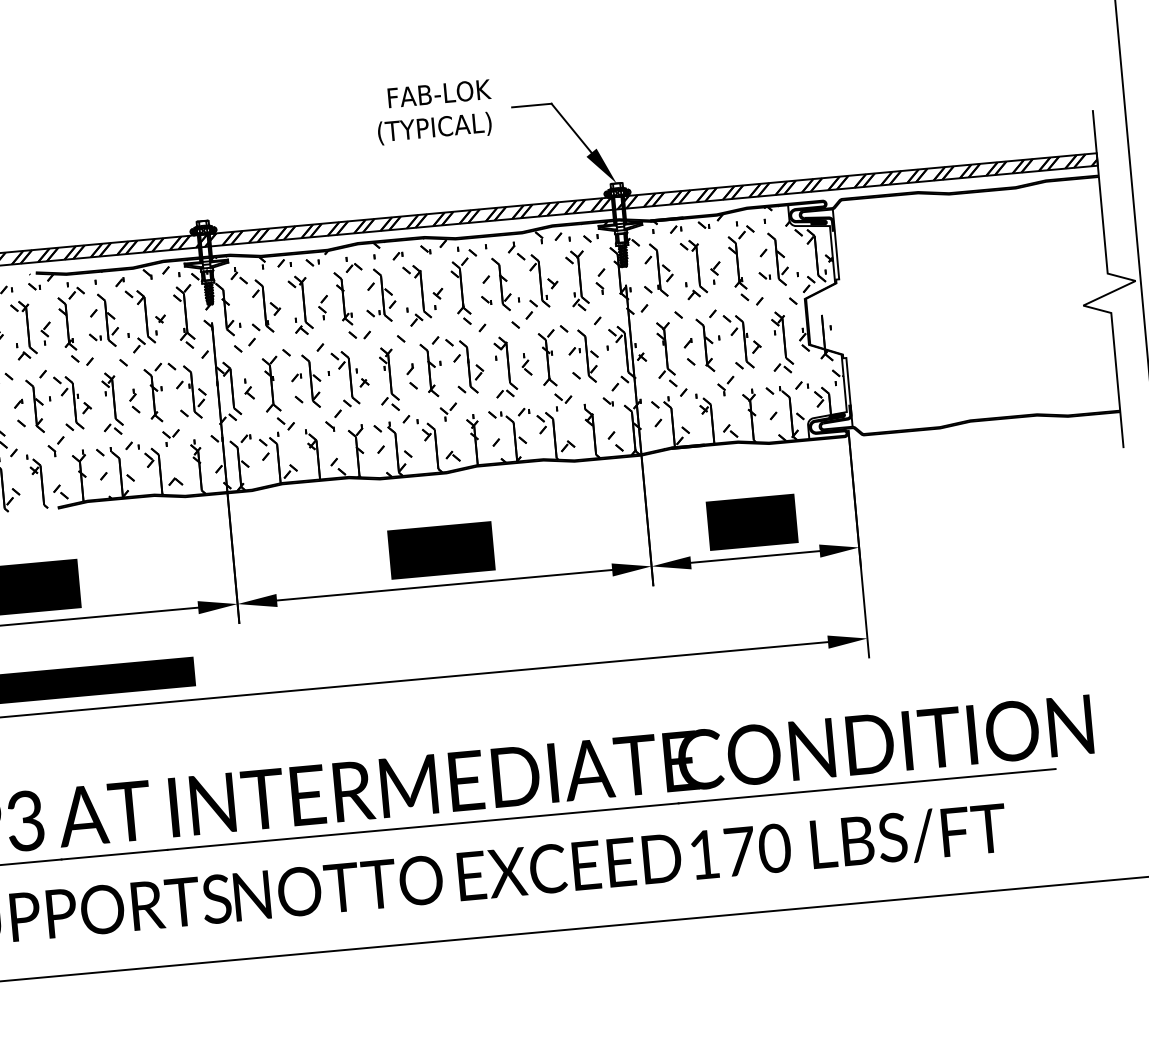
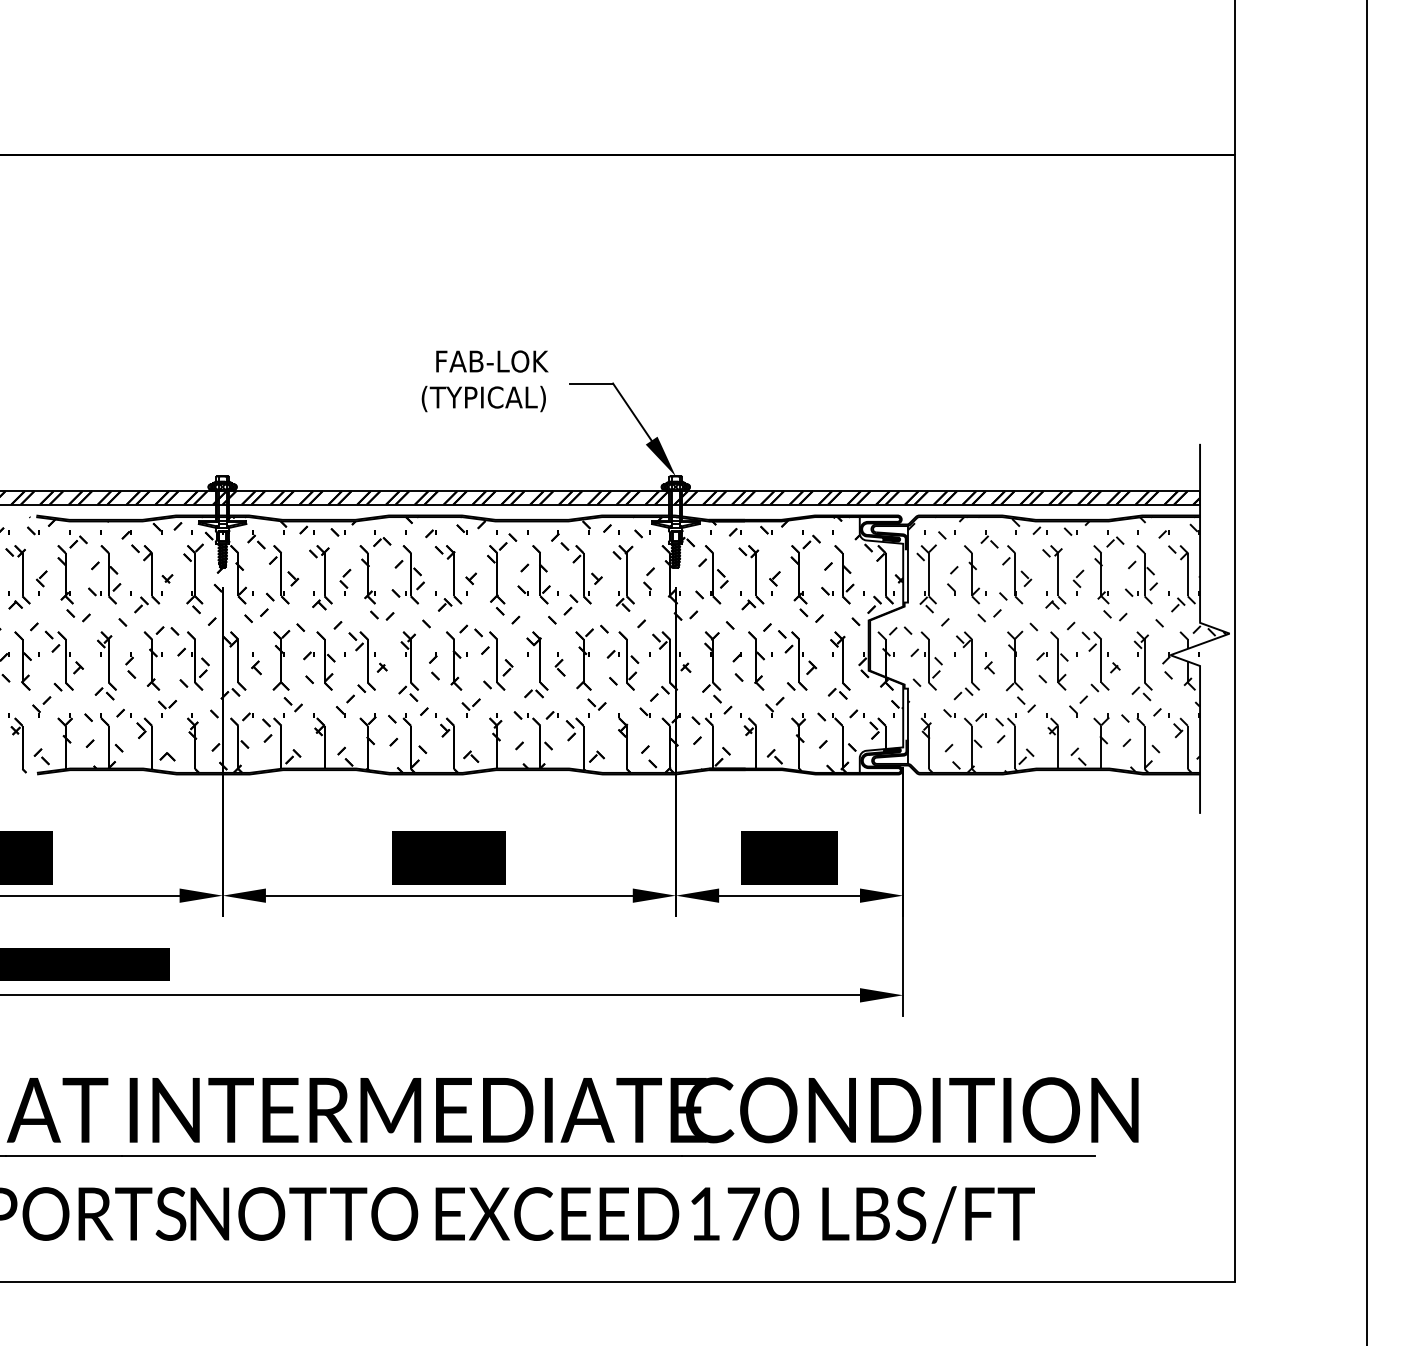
hatch: (974, 305) -> (1052, 644), added

